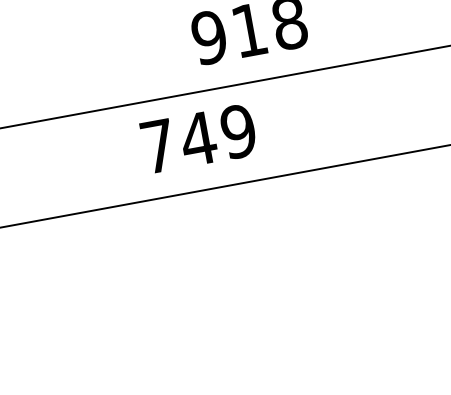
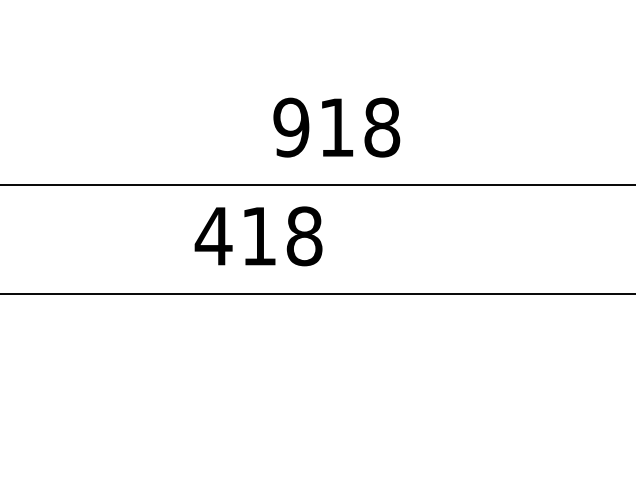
text: (197, 139) -> (258, 236), 749 -> 418

